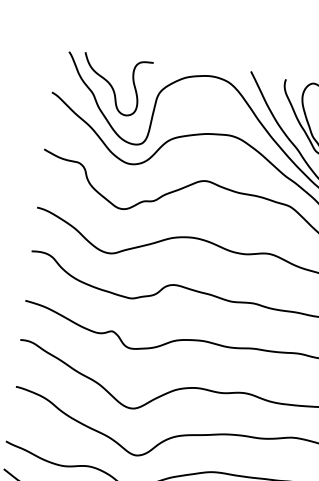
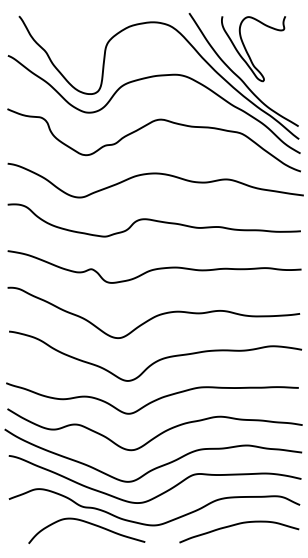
curve: (112, 86) -> (63, 43), removed

